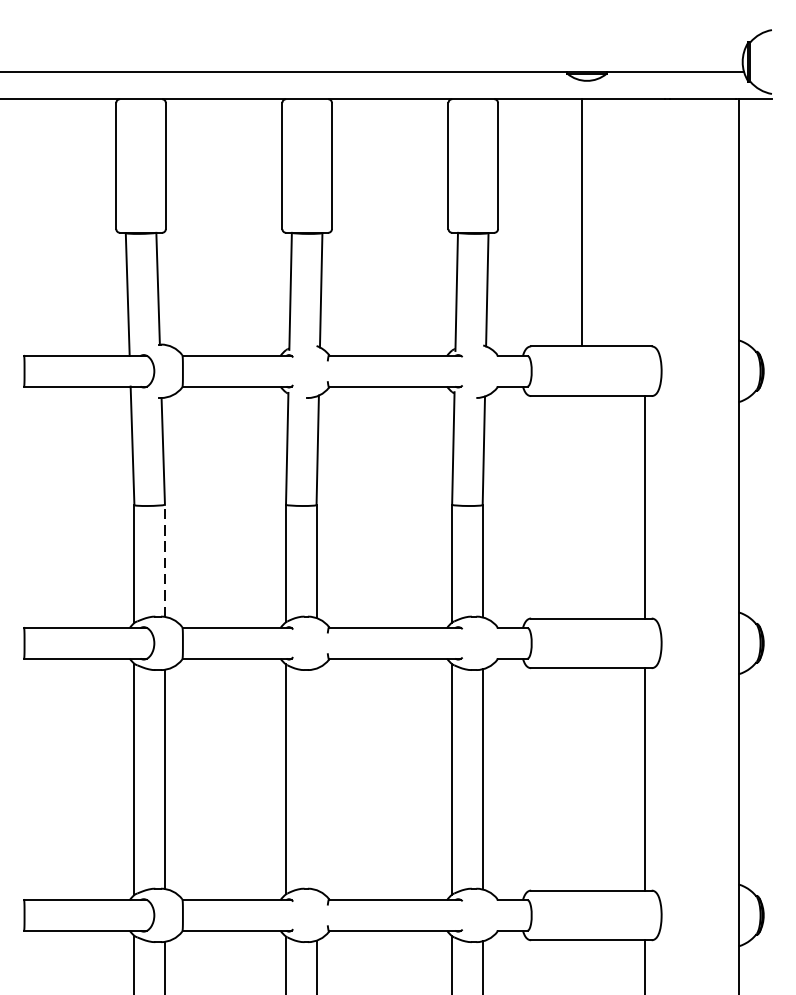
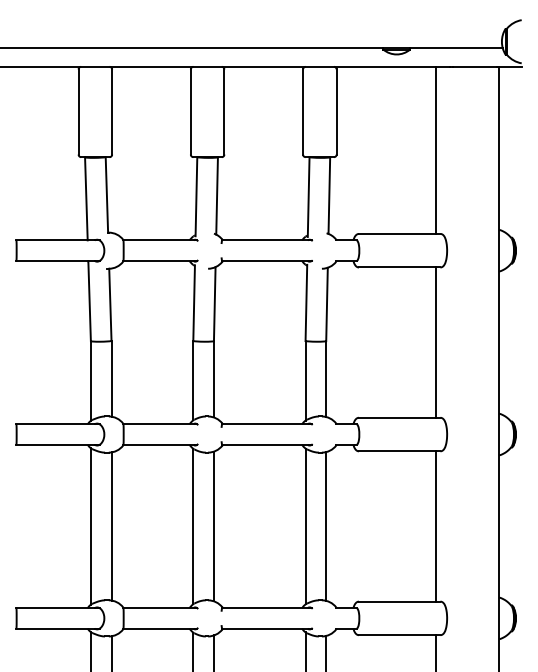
line: (580, 221) -> (435, 149), moved
line: (164, 560) -> (111, 378), dashed -> solid
line: (315, 779) -> (213, 526), added

